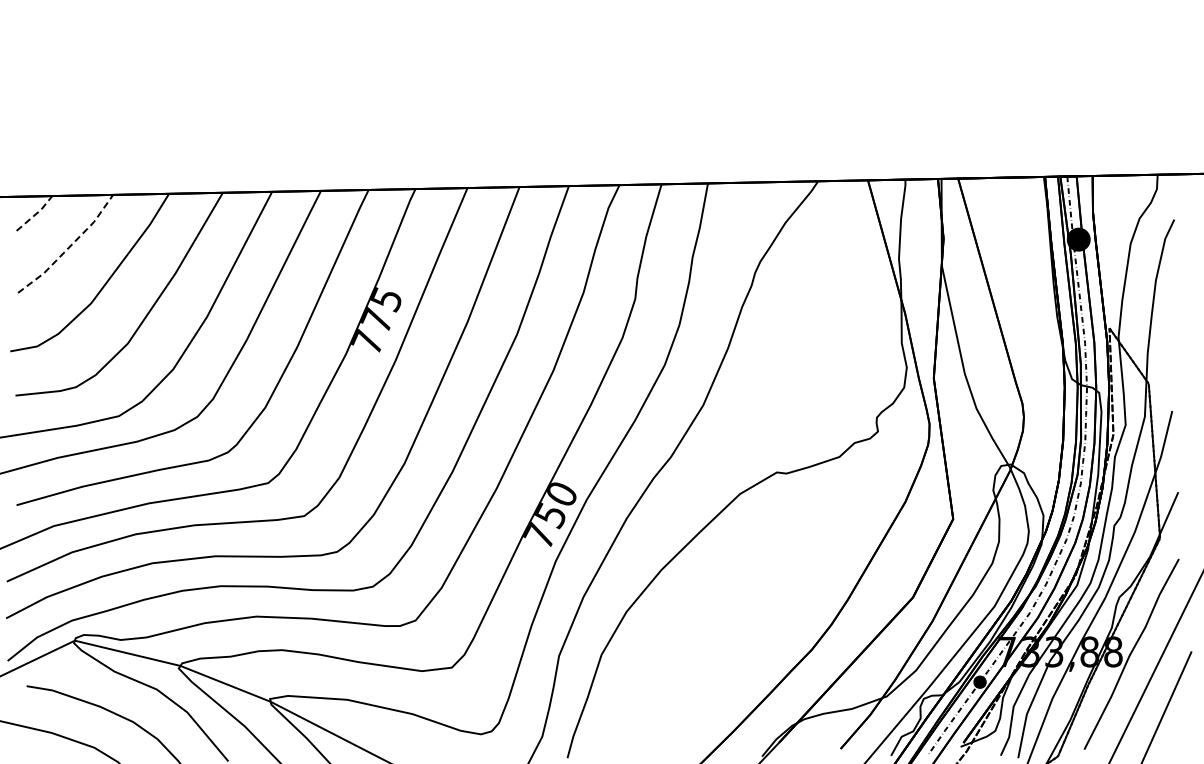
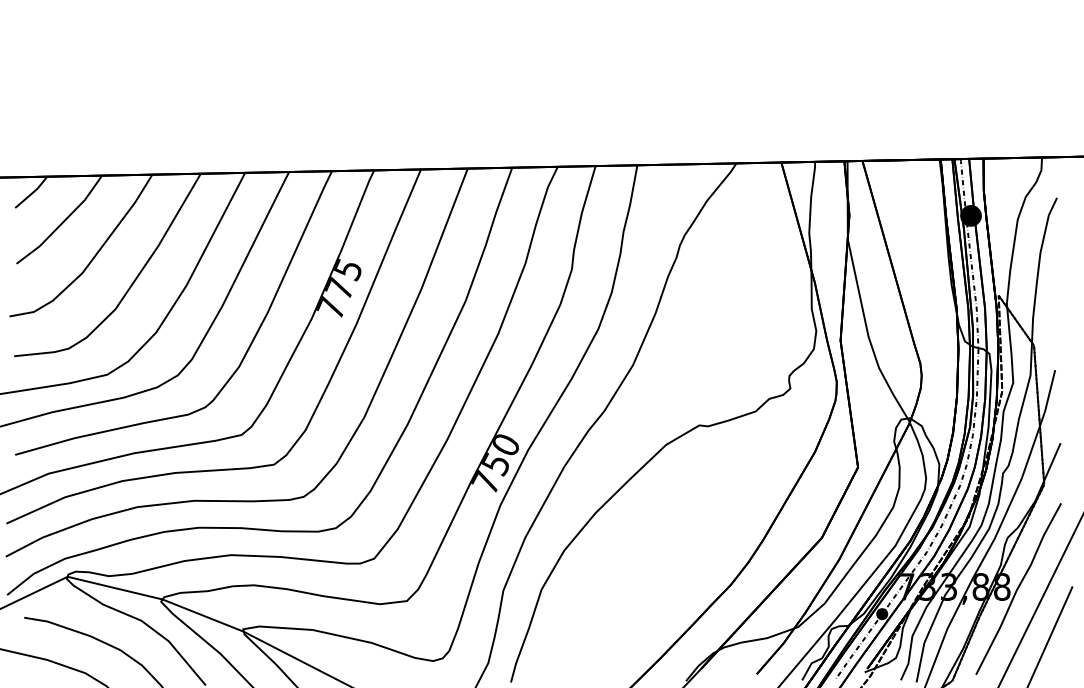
line: (36, 214) -> (33, 193), dashed -> solid
line: (69, 247) -> (62, 222), dashed -> solid

